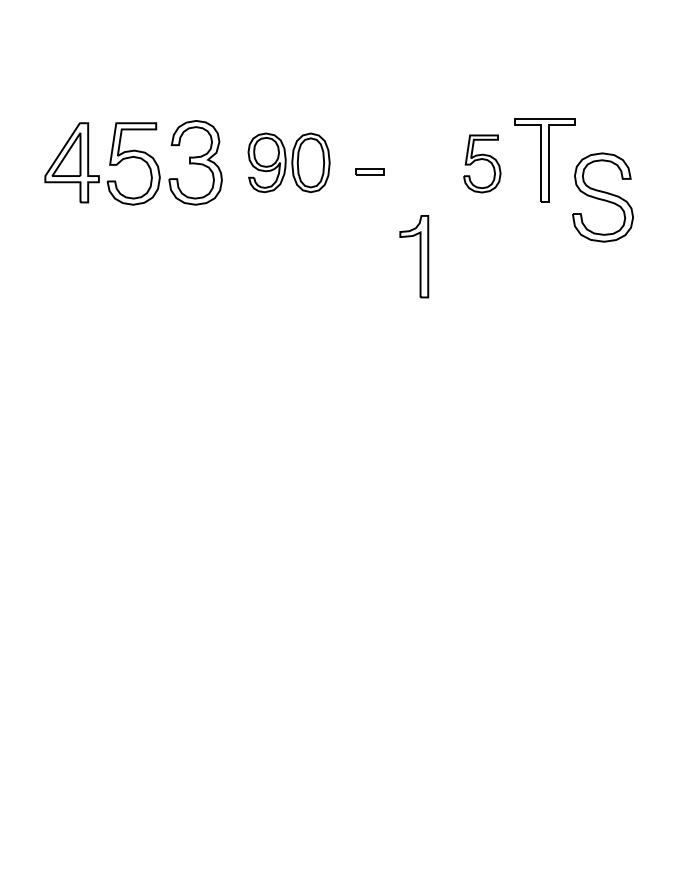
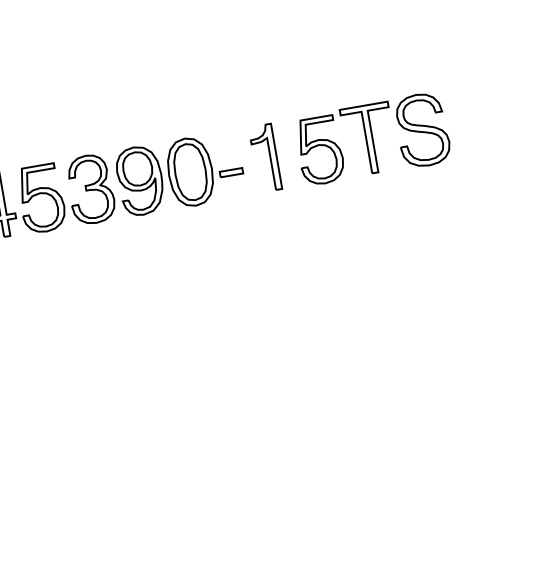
part: (288, 162) -> (165, 176), size x1.43
part: (482, 163) -> (320, 150), size x1.43
part: (602, 197) -> (422, 130), moved
part: (414, 256) -> (265, 158), moved

